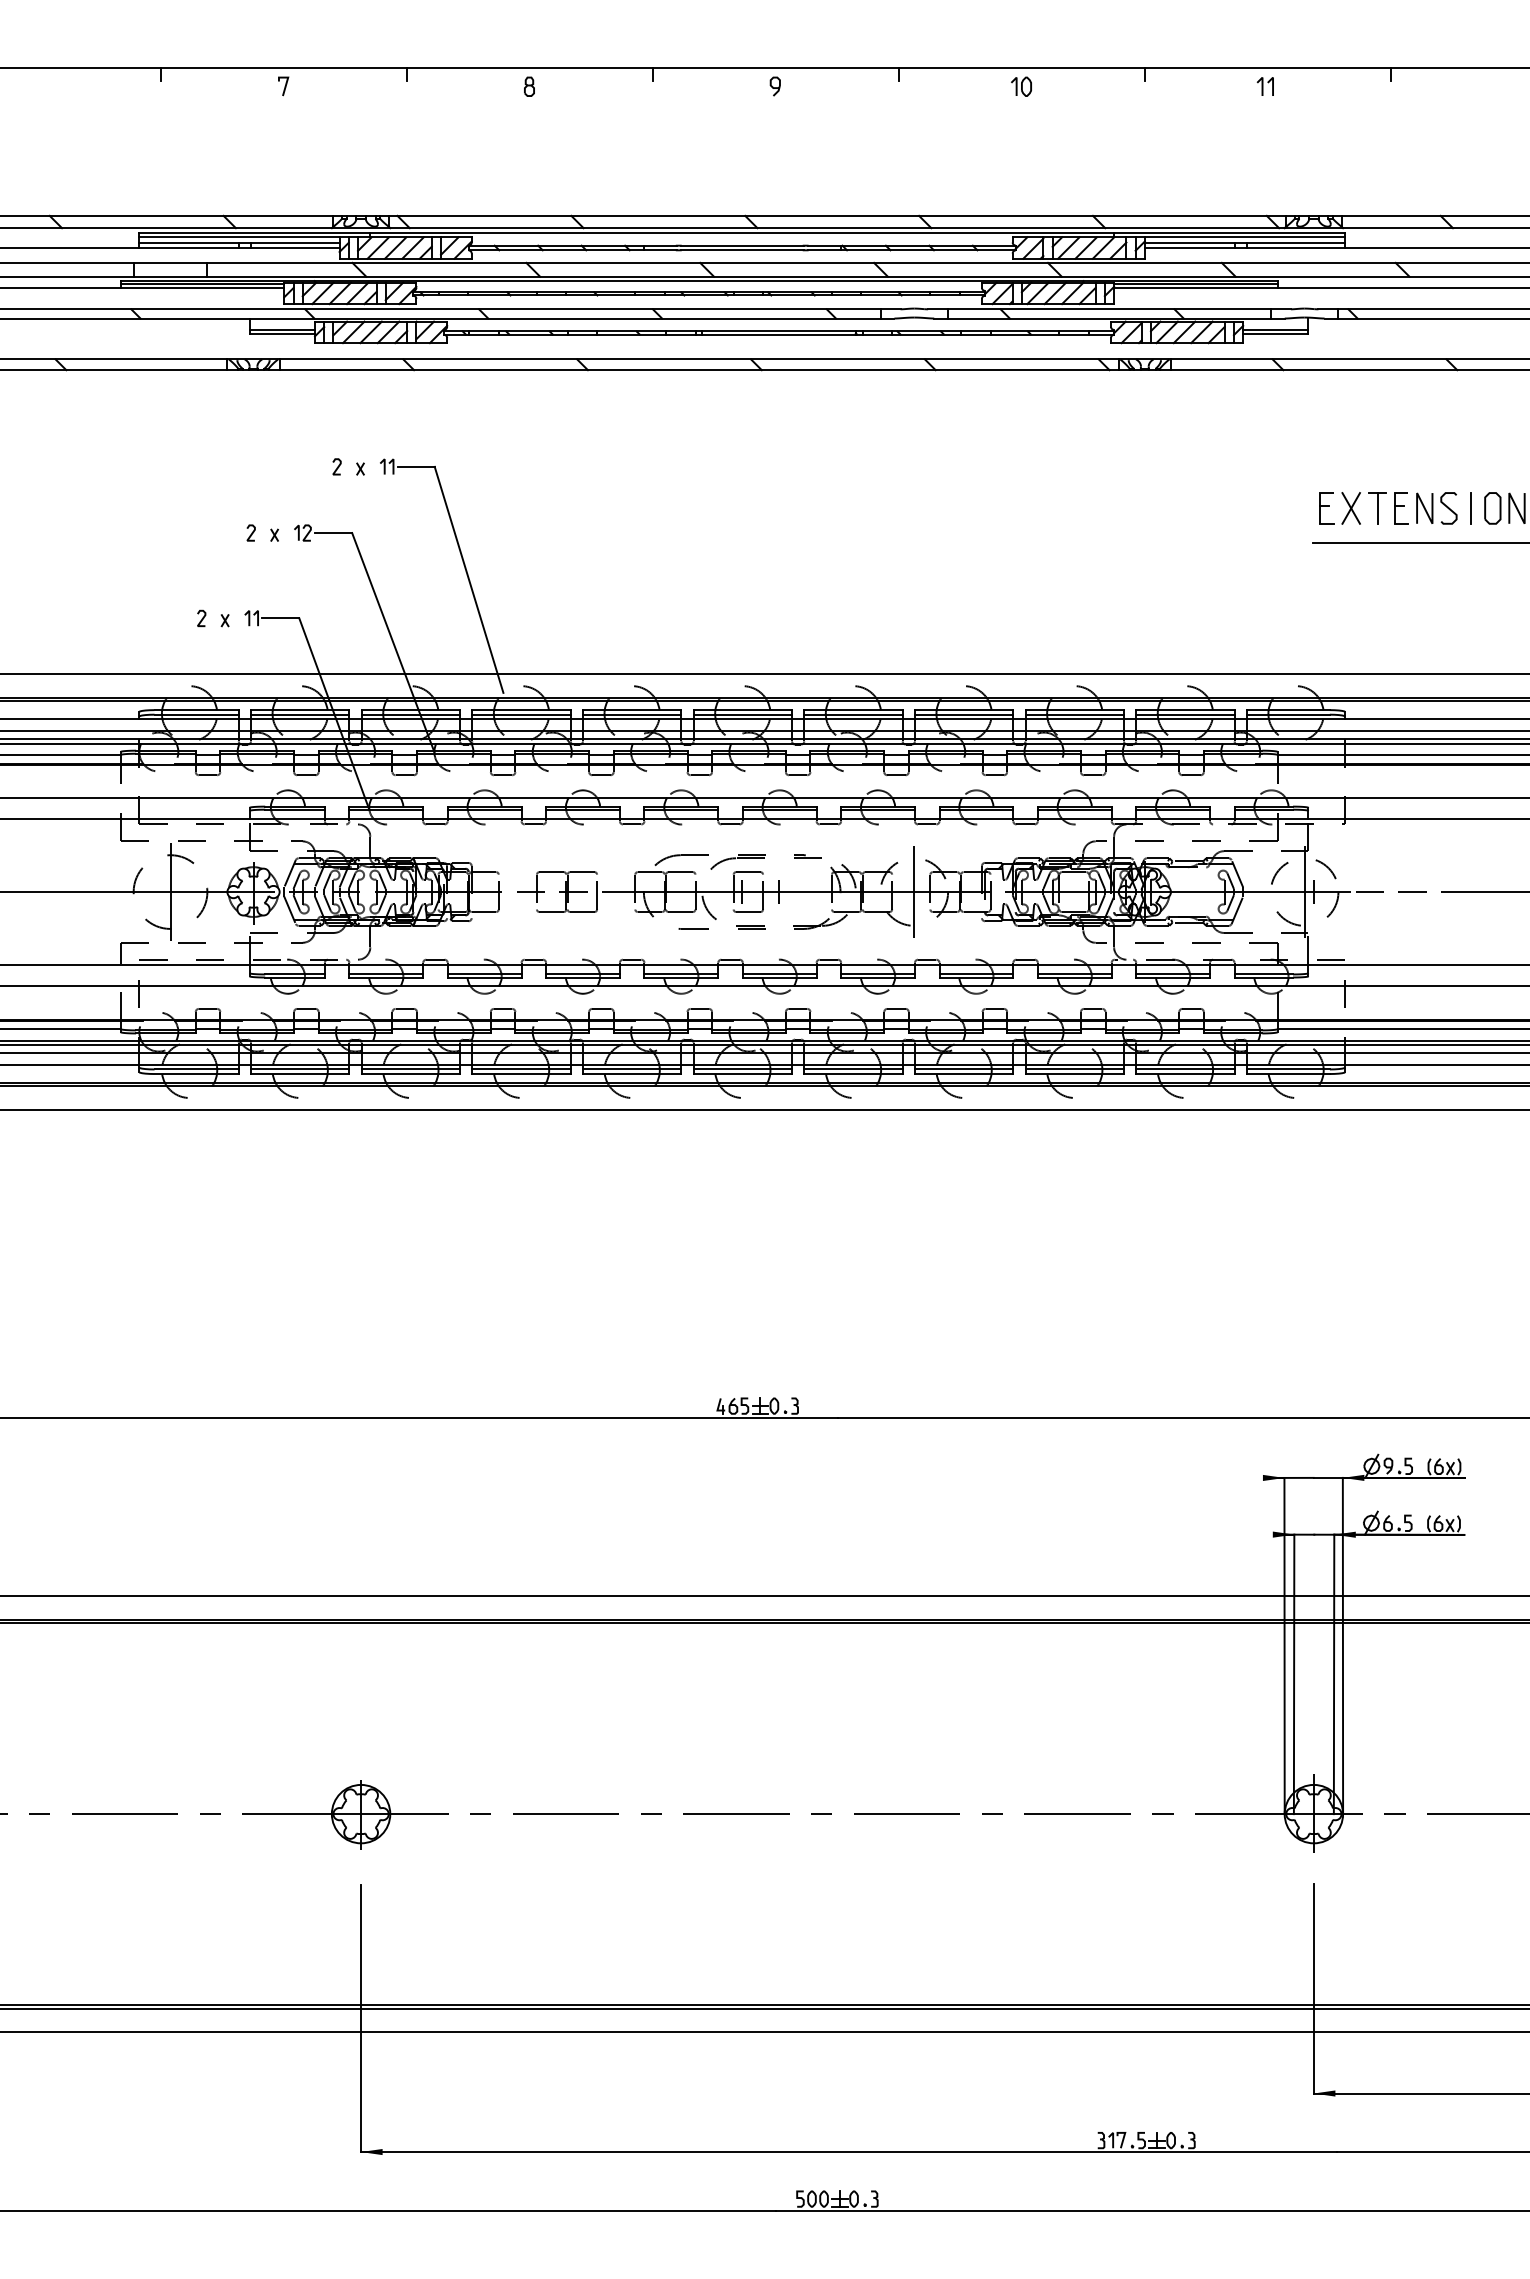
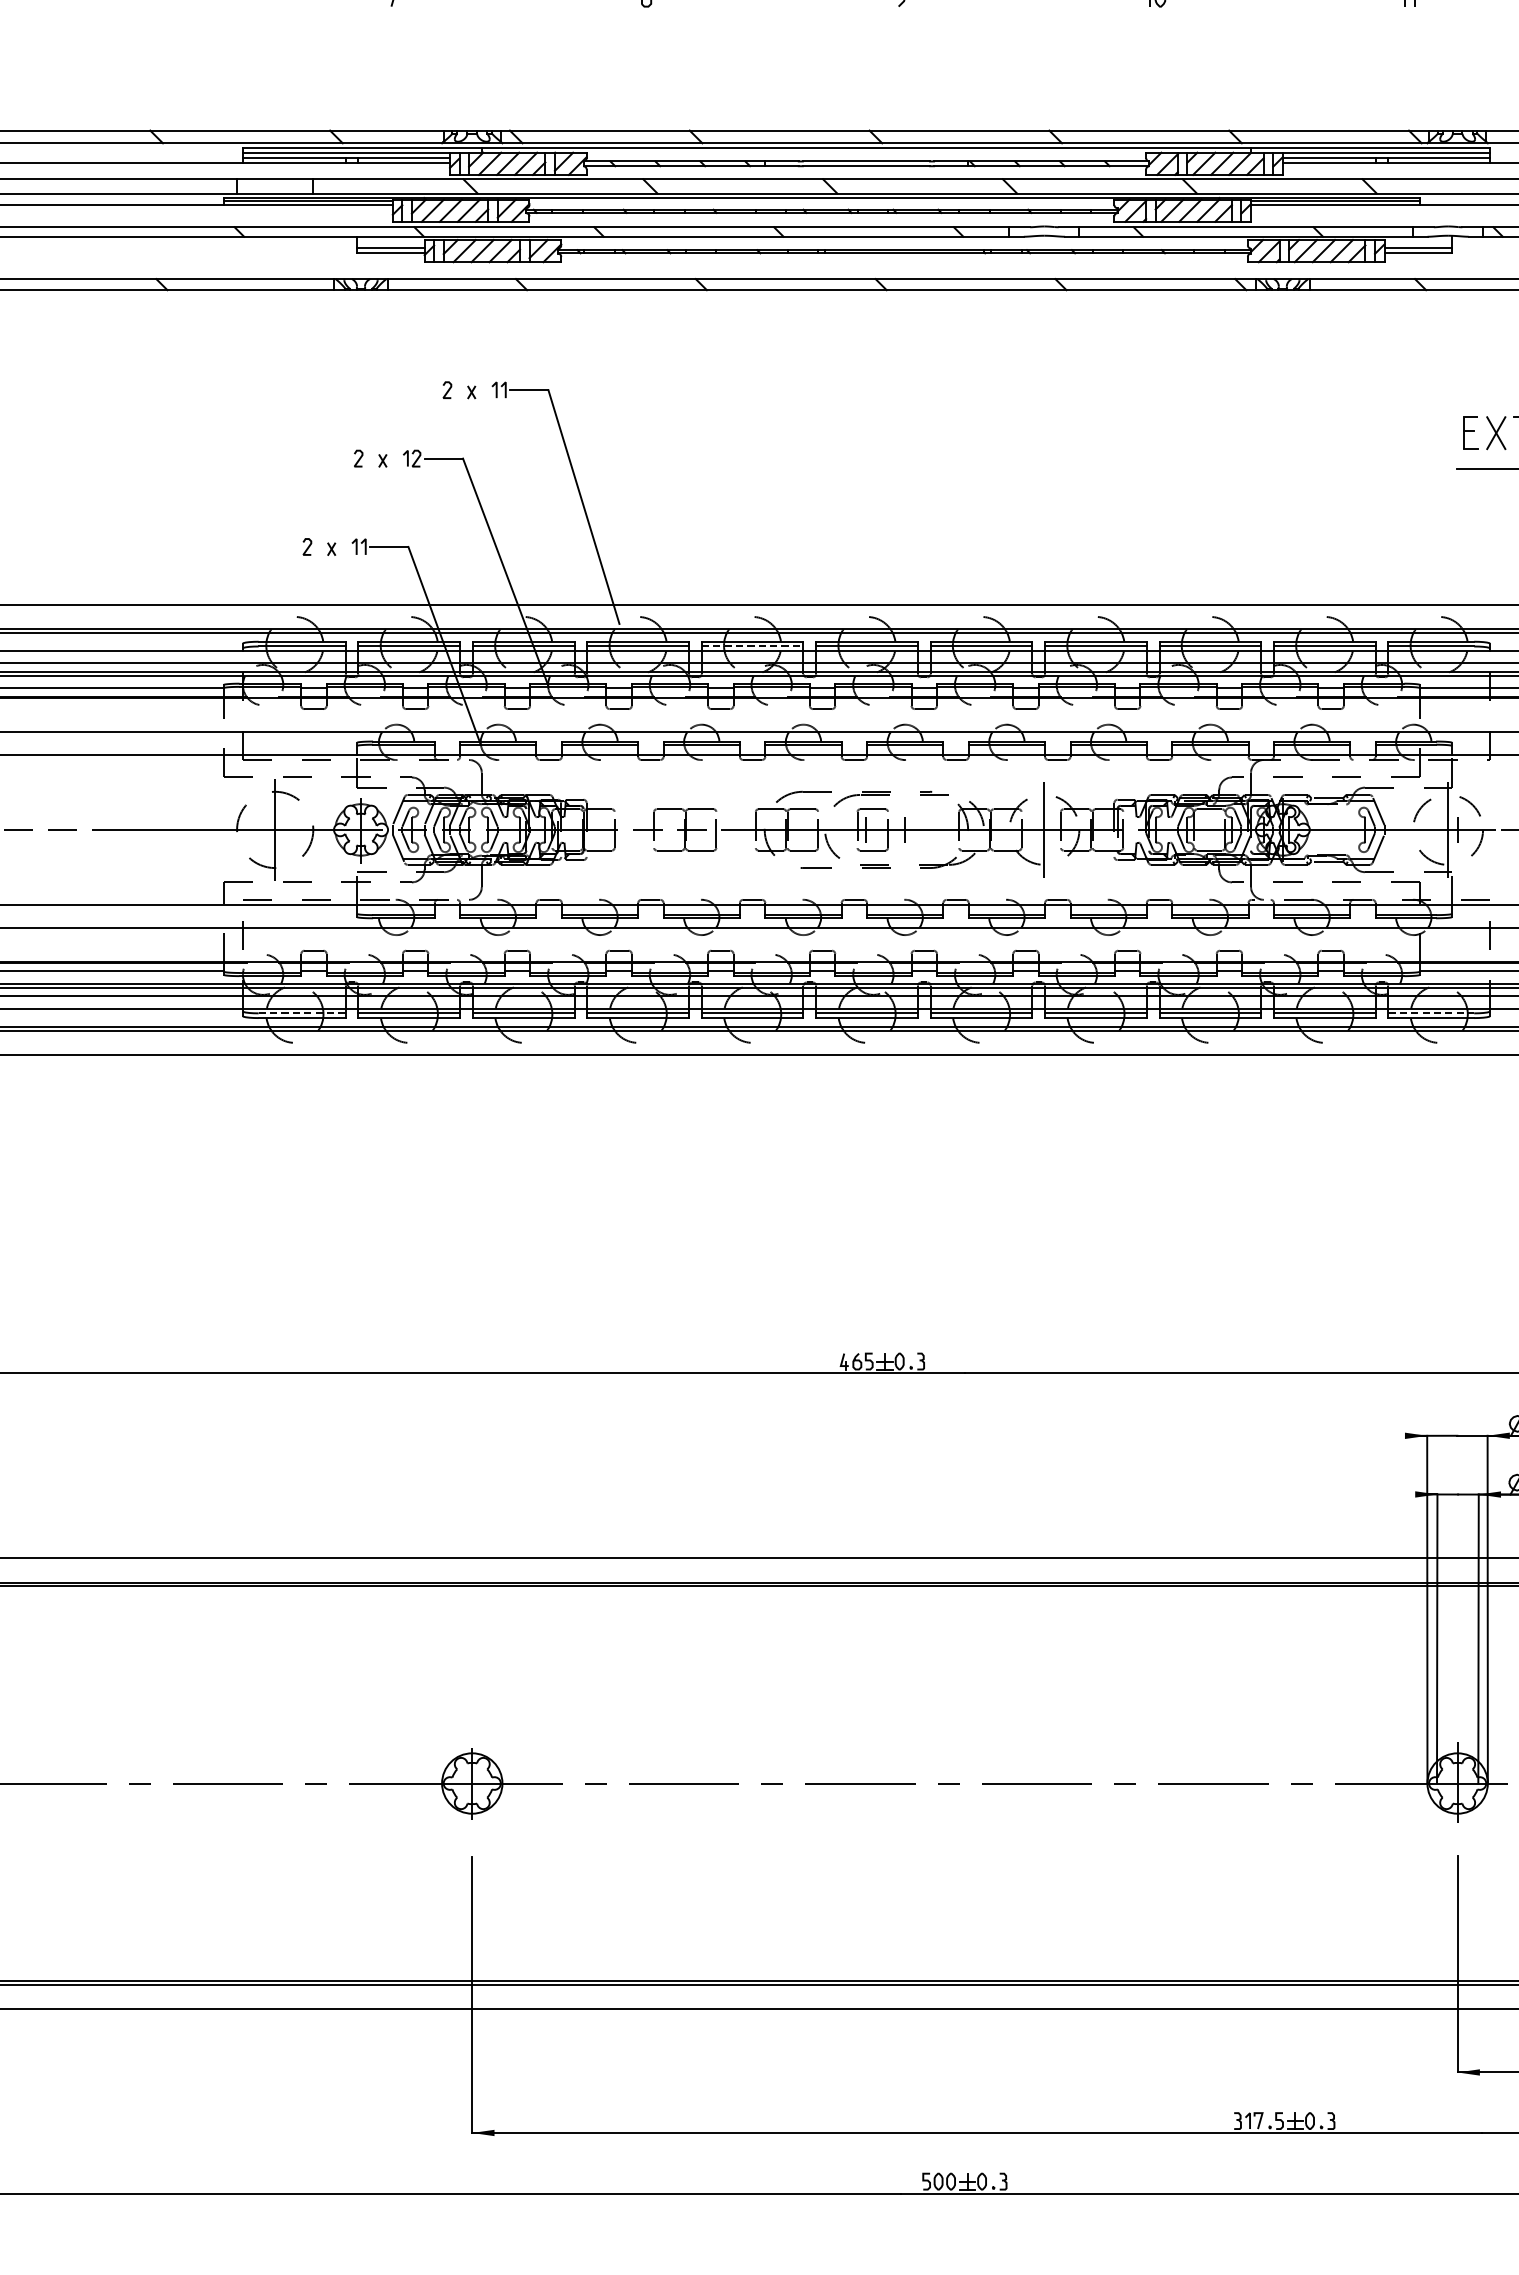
line: (632, 714) -> (752, 646), solid -> dashed
line: (197, 1069) -> (303, 1013), solid -> dashed
line: (1288, 1069) -> (1431, 1013), solid -> dashed

